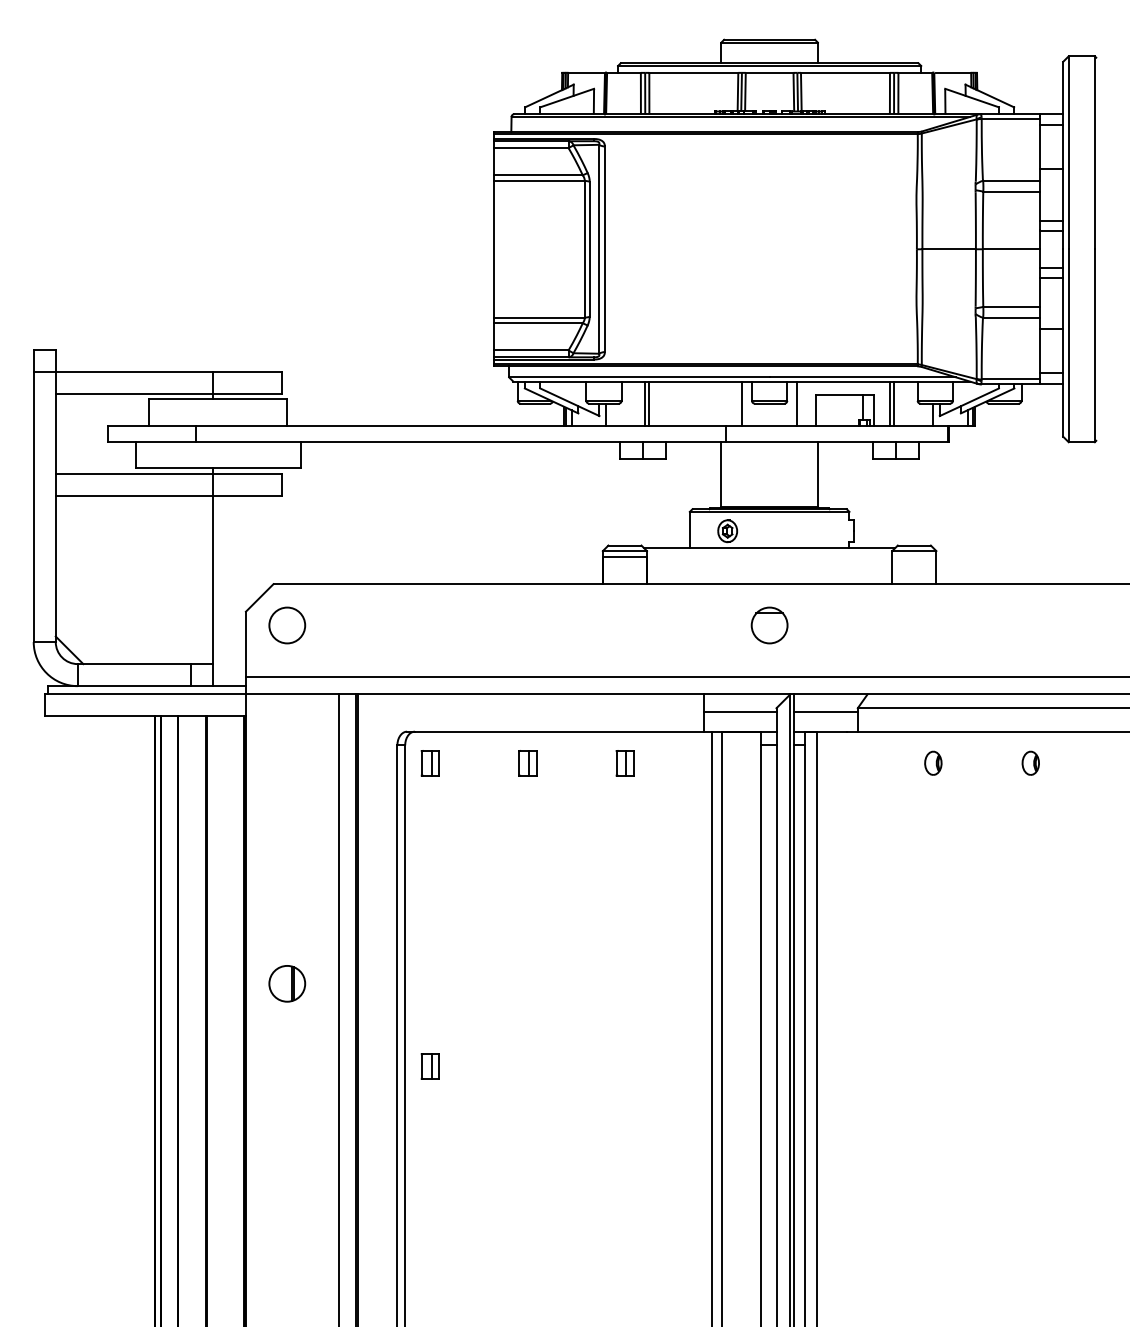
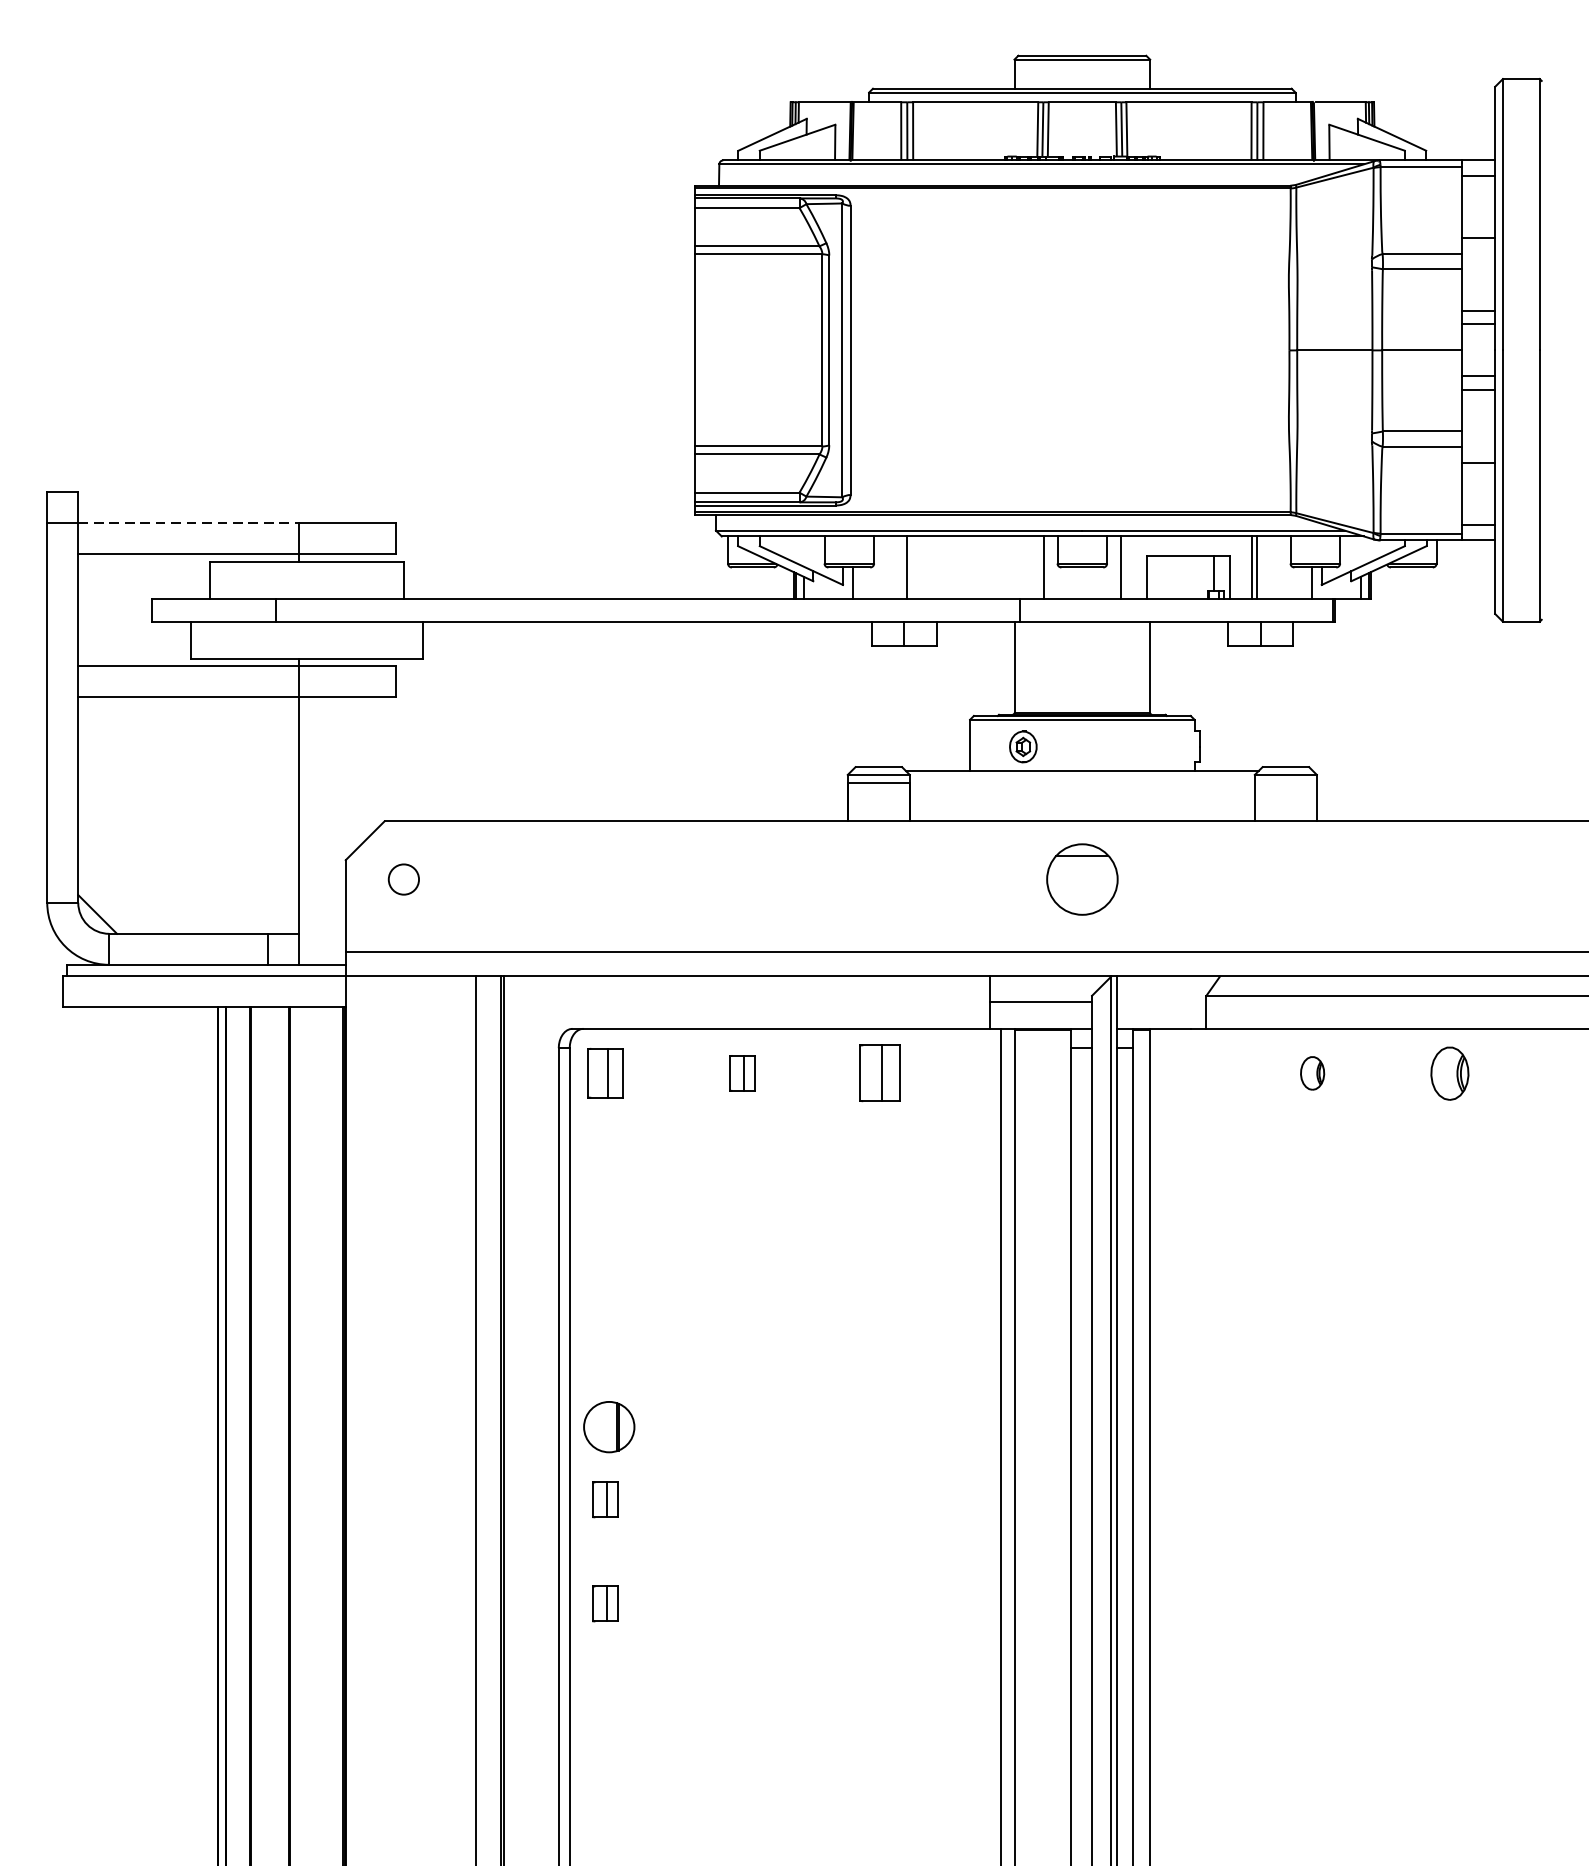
line: (134, 371) -> (189, 522), solid -> dashed
line: (649, 403) -> (913, 567), removed
circle: (287, 625) -> (404, 879), size x0.6
part: (769, 625) -> (1082, 879), size x1.4
line: (825, 712) -> (1160, 1001), removed
part: (1030, 762) -> (1449, 1072), size x1.6
part: (429, 763) -> (603, 1073), size x1.4
part: (624, 763) -> (878, 1073), size x1.6
part: (287, 983) -> (609, 1426), moved
part: (429, 1140) -> (603, 1603), added

